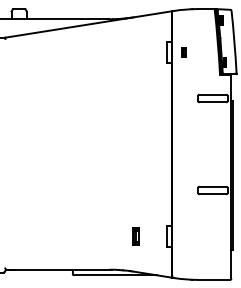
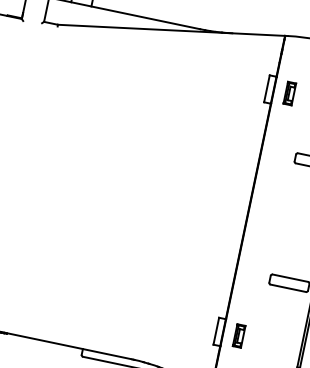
part: (183, 52) -> (288, 93), size x1.67
part: (135, 236) -> (237, 335), moved

